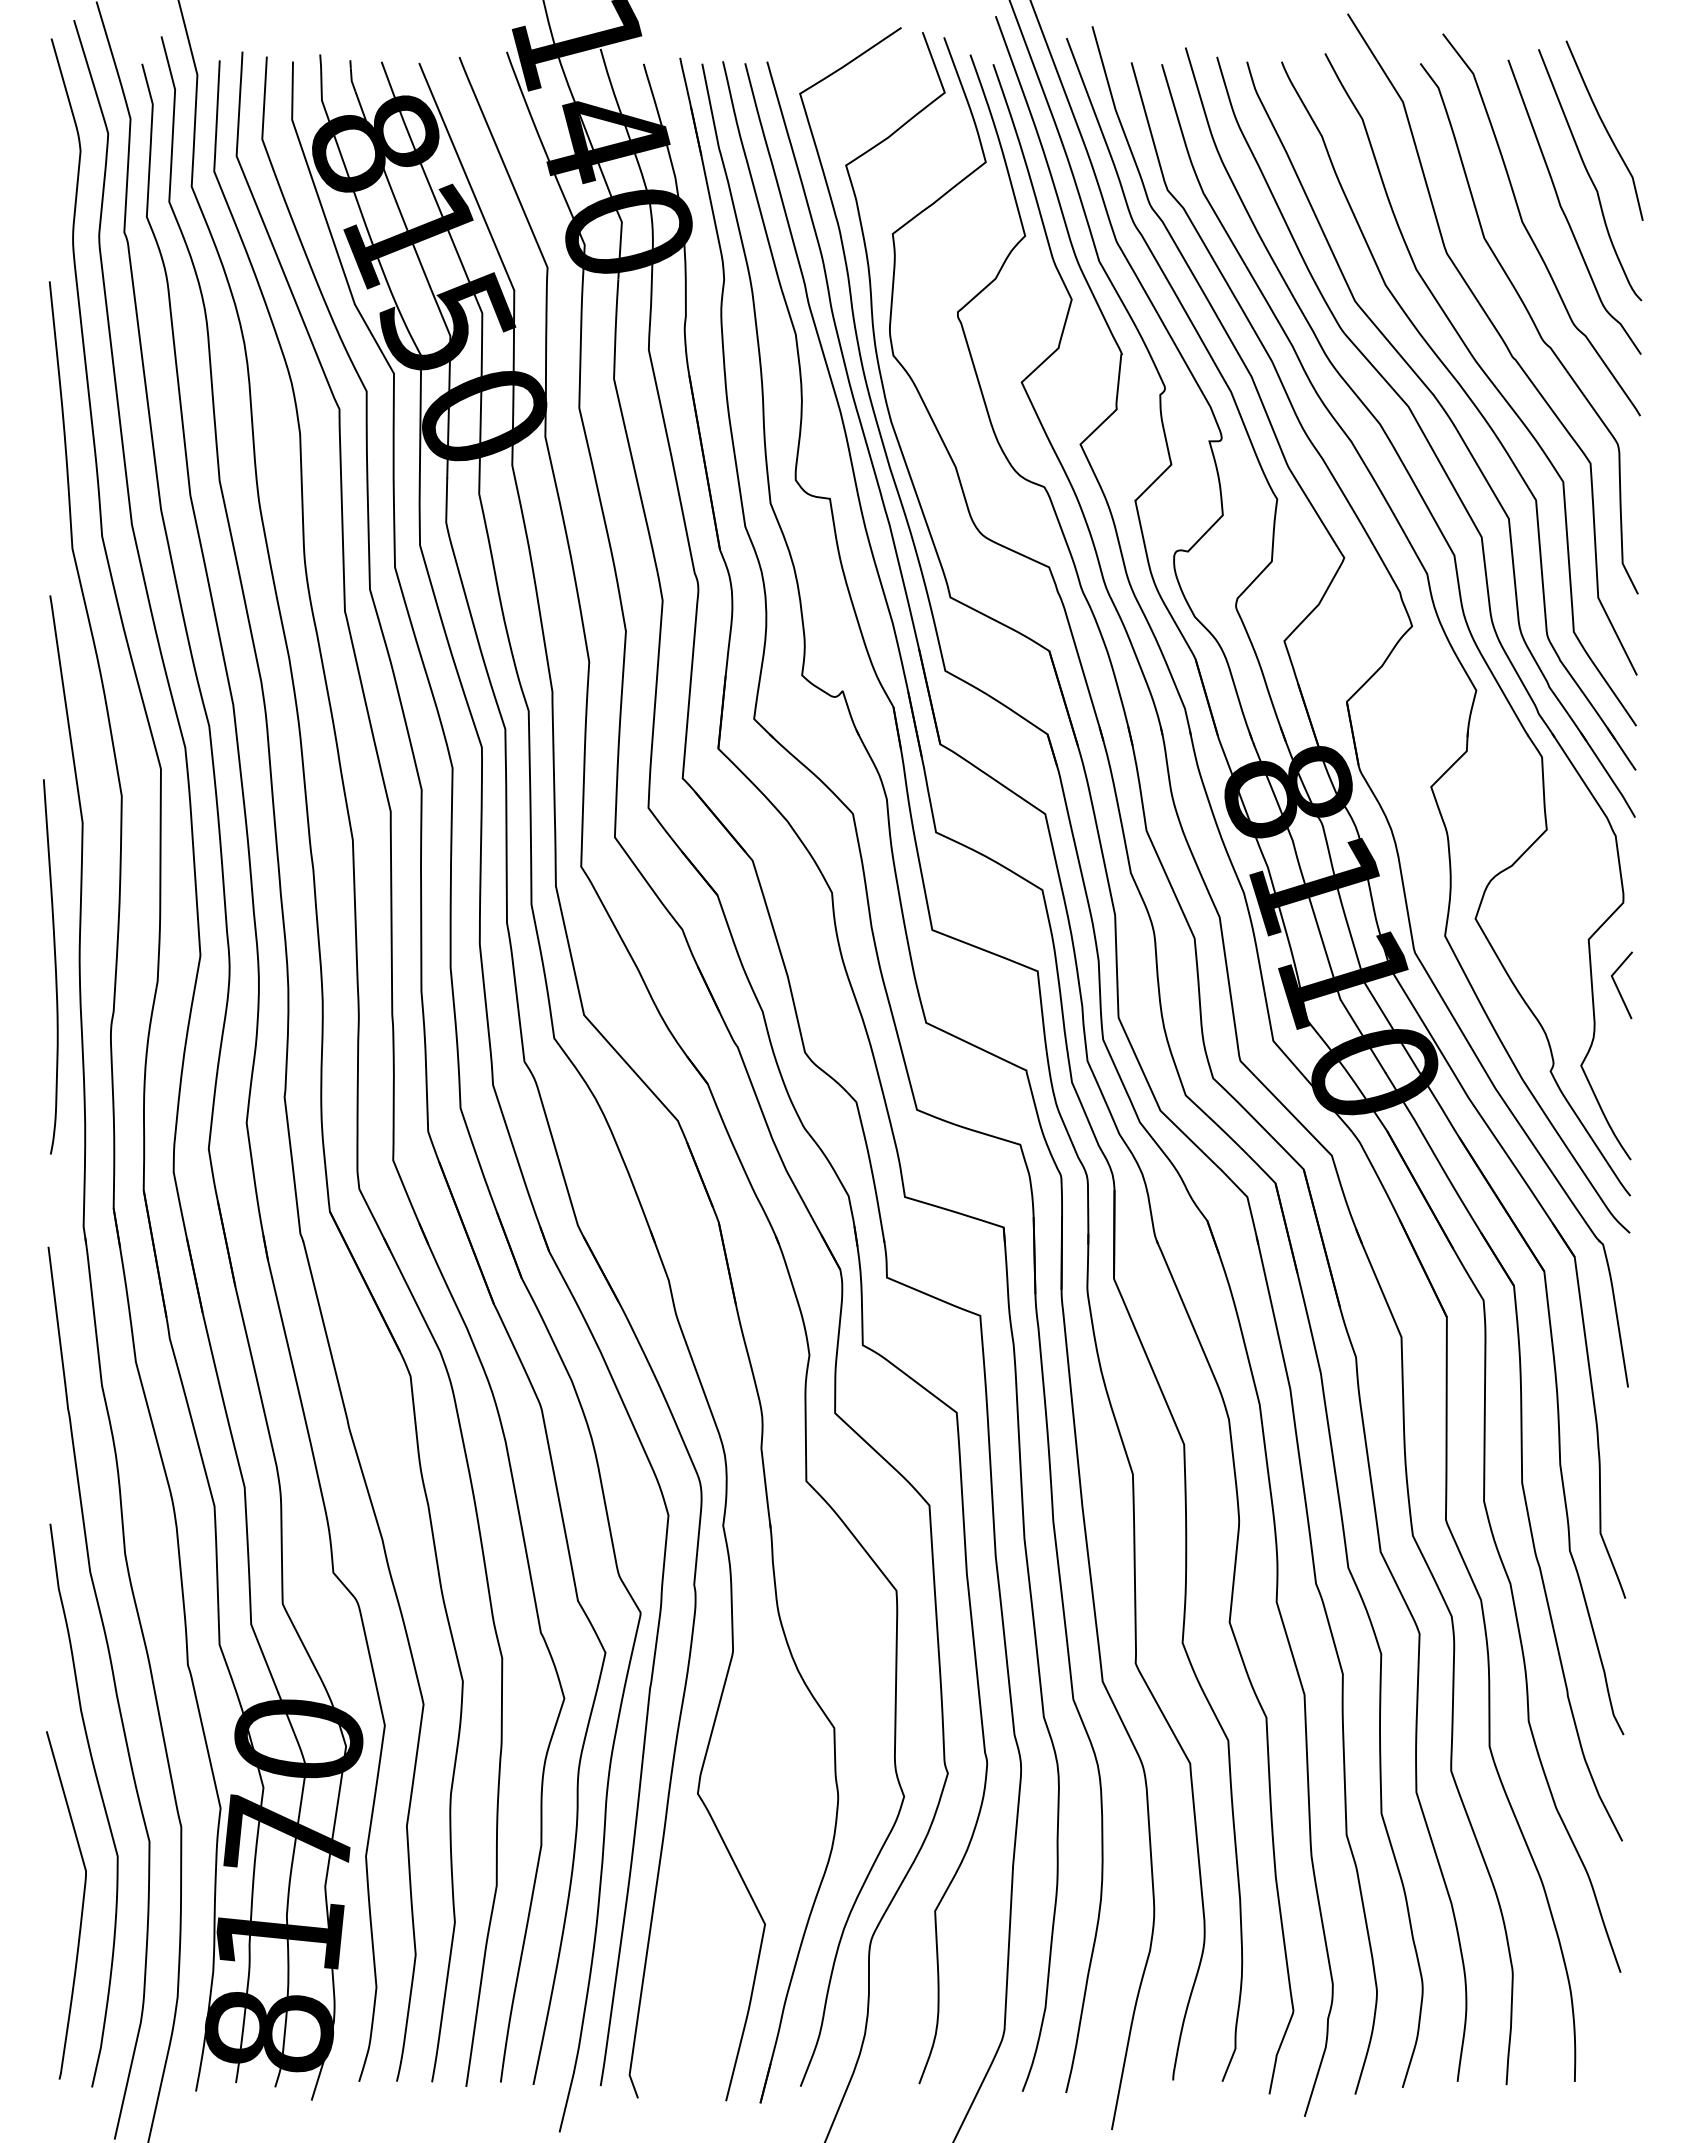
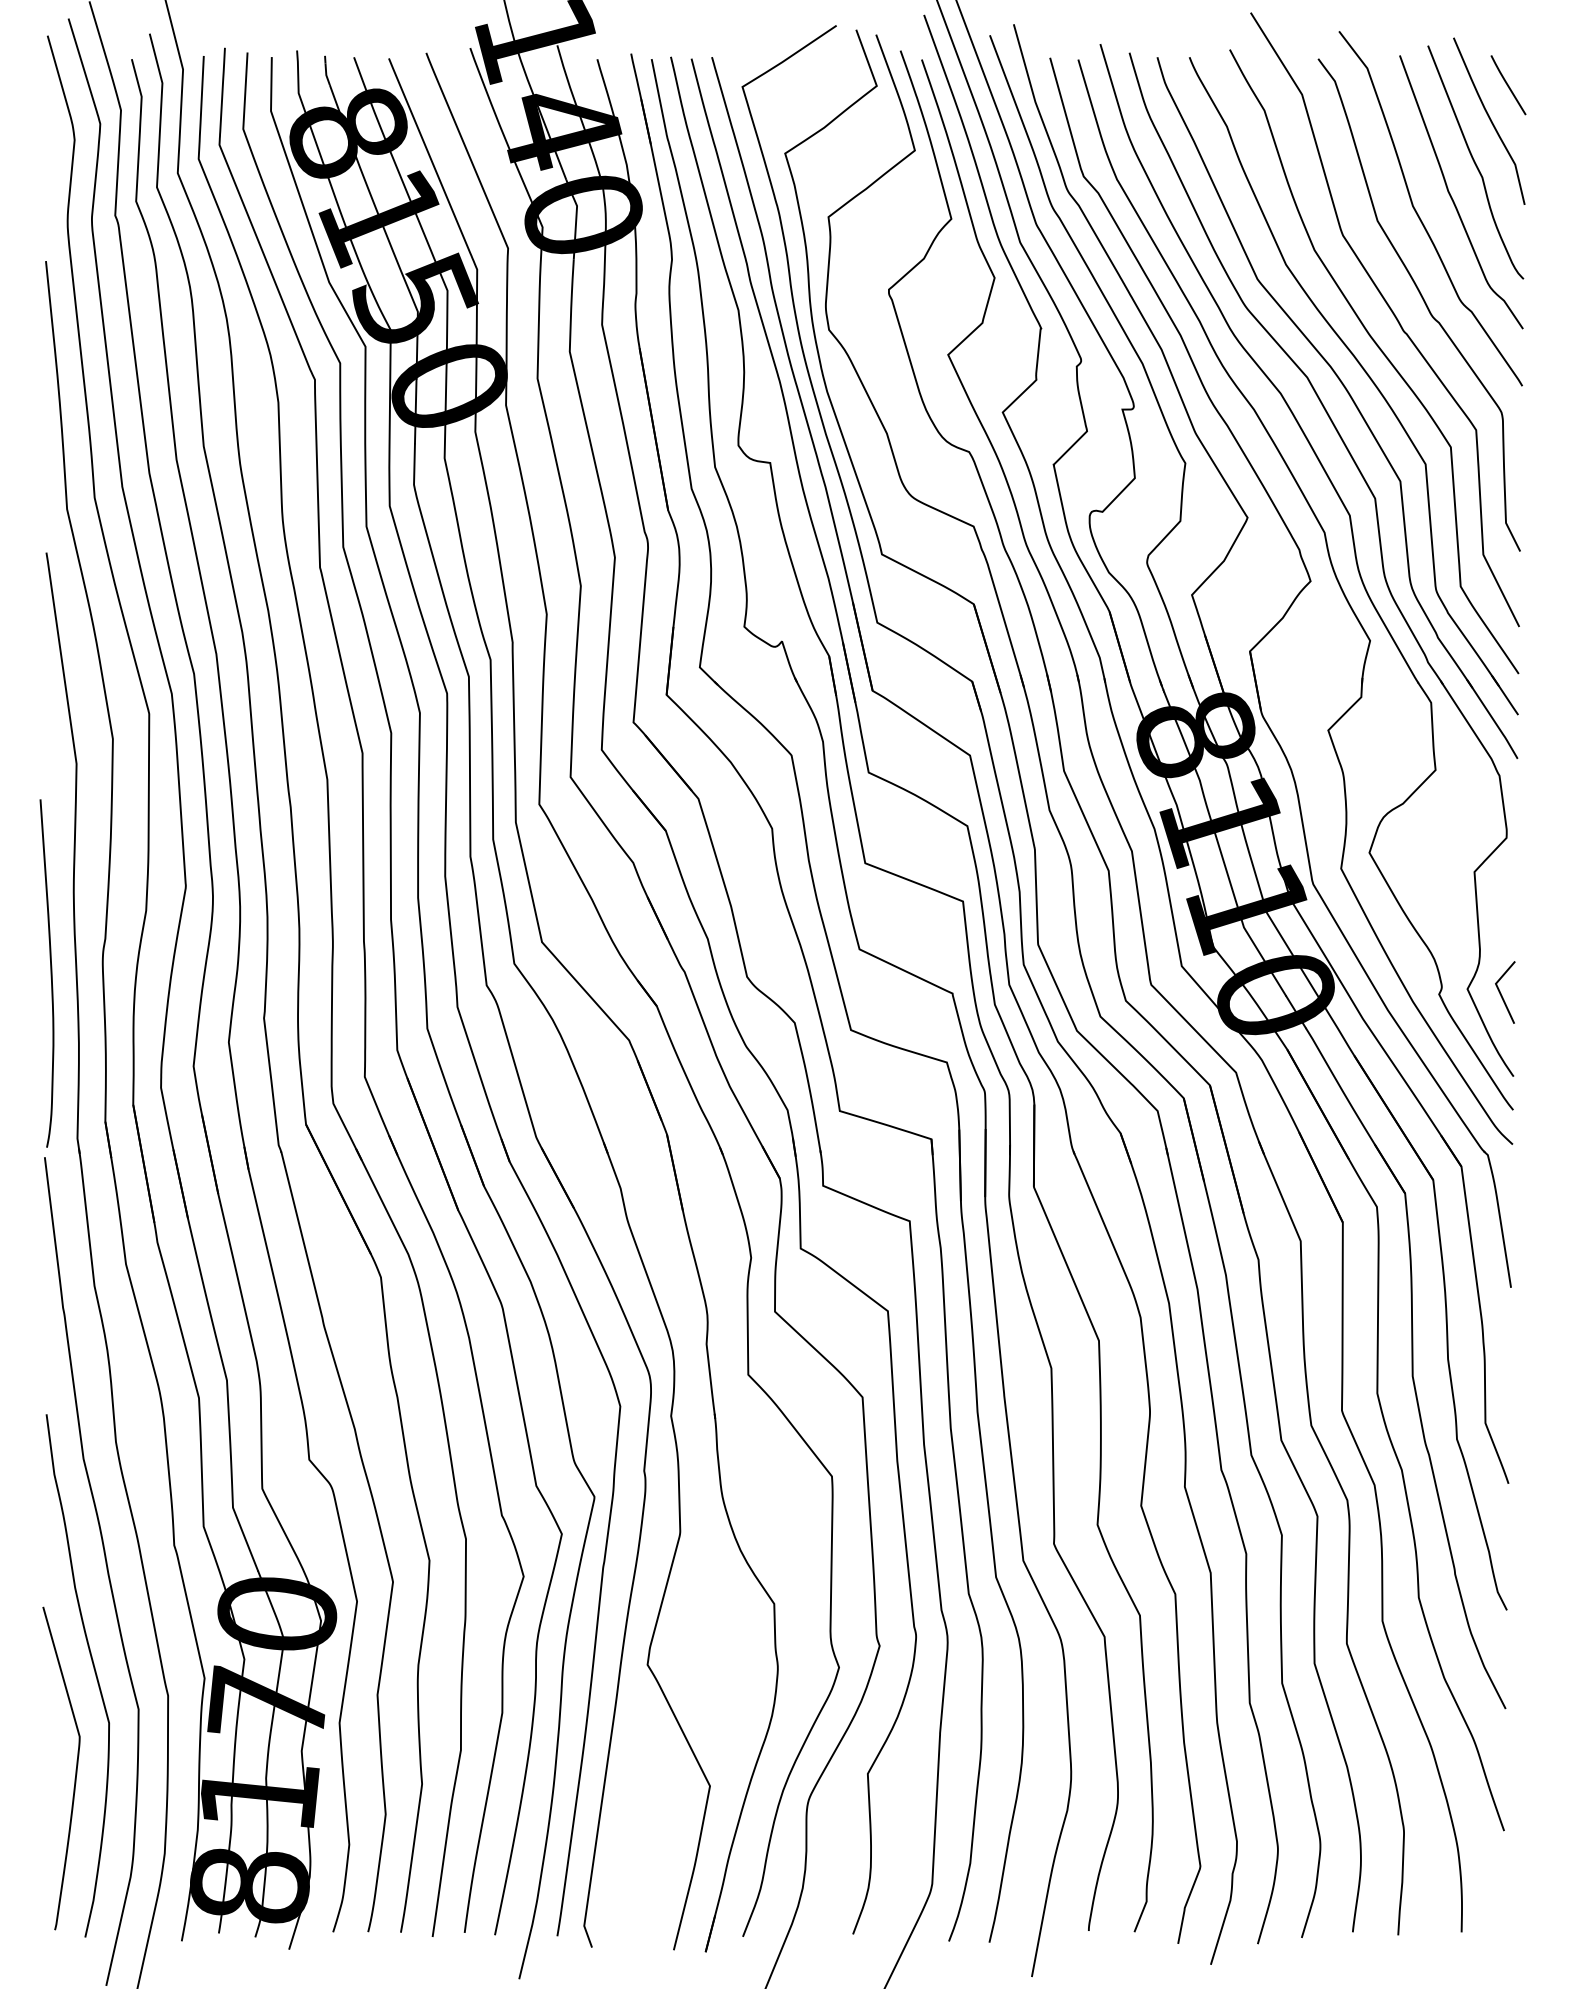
line: (1625, 91) -> (1508, 84), added
curve: (54, 966) -> (50, 973), moved
line: (1618, 987) -> (1502, 994), moved

